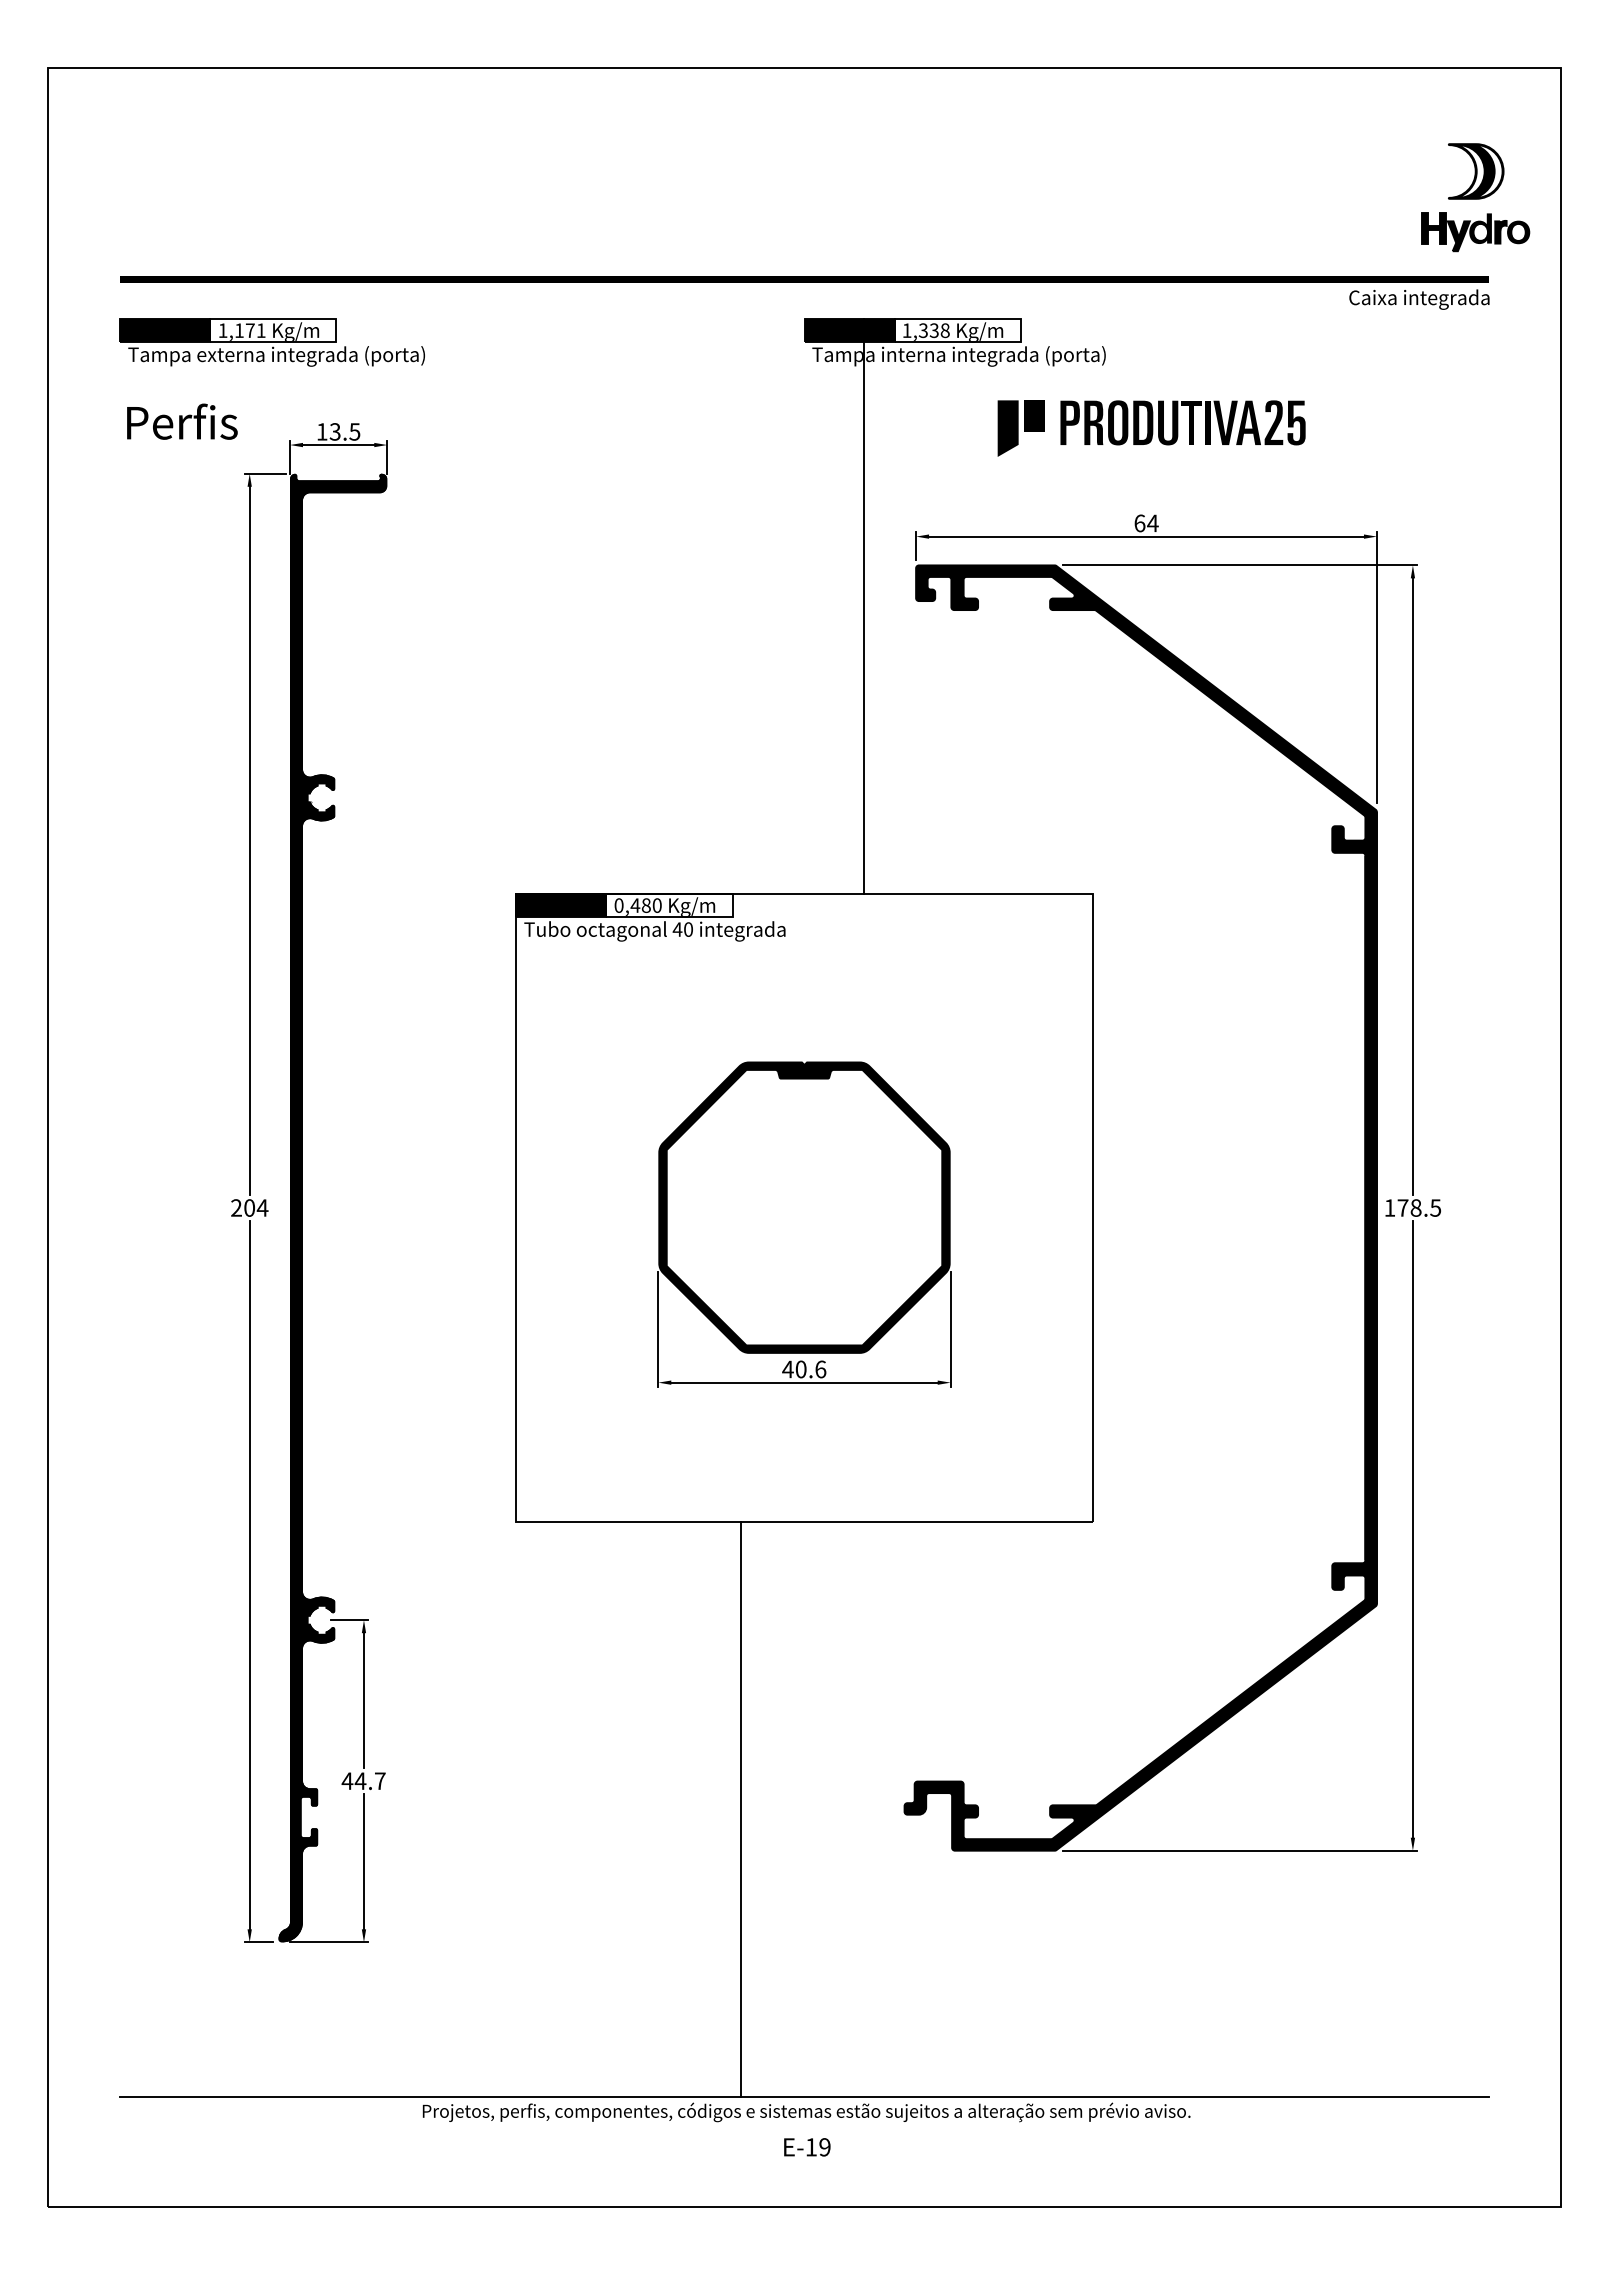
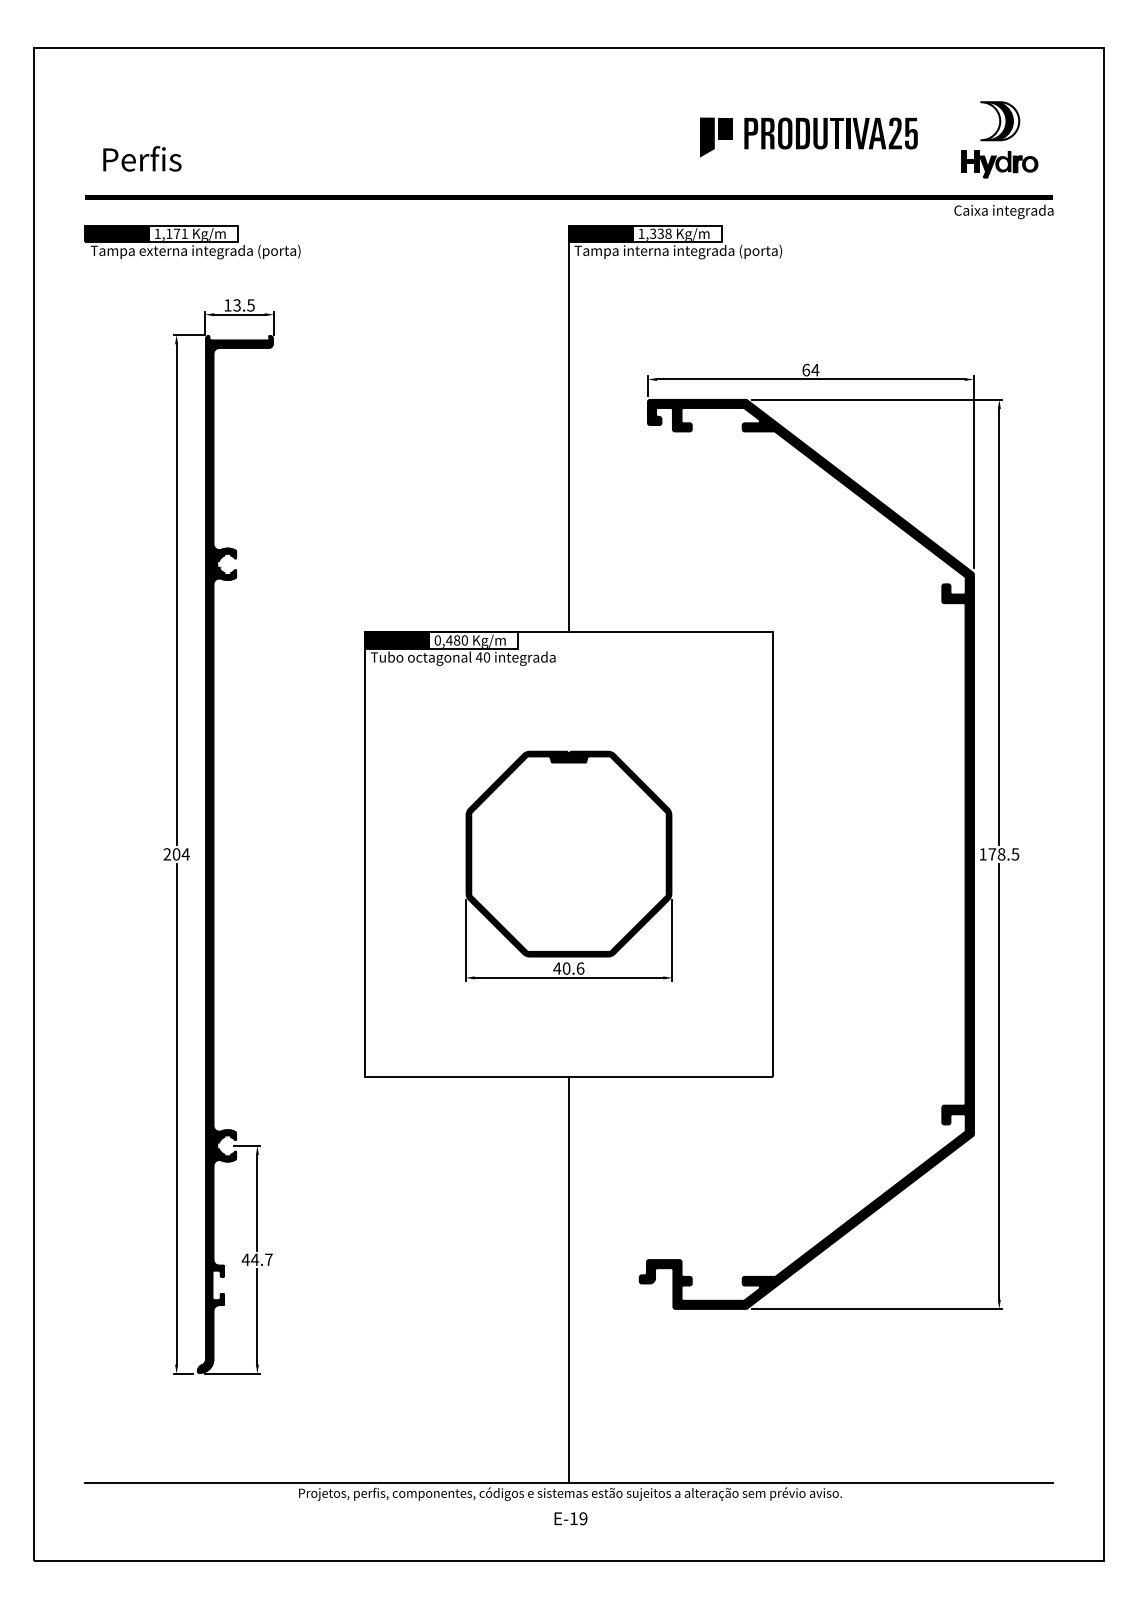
part: (1475, 197) -> (999, 139), moved
text: (182, 421) -> (142, 158), moved
part: (1151, 428) -> (808, 137), moved
line: (863, 606) -> (569, 428), moved
line: (740, 1809) -> (569, 1279), moved

